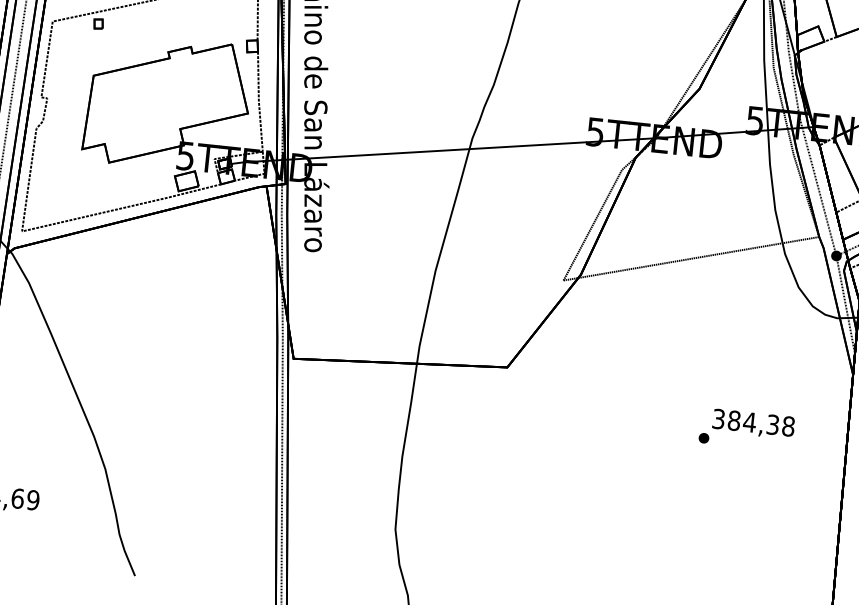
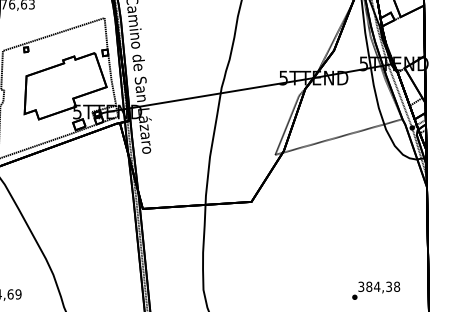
text: (747, 429) -> (376, 290), moved

